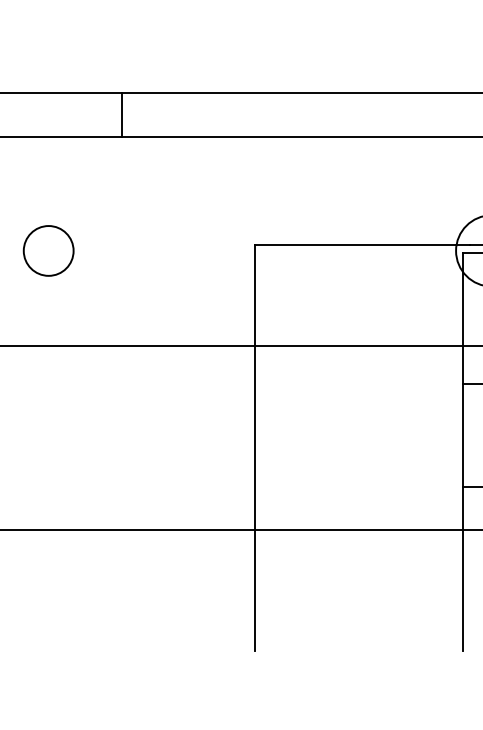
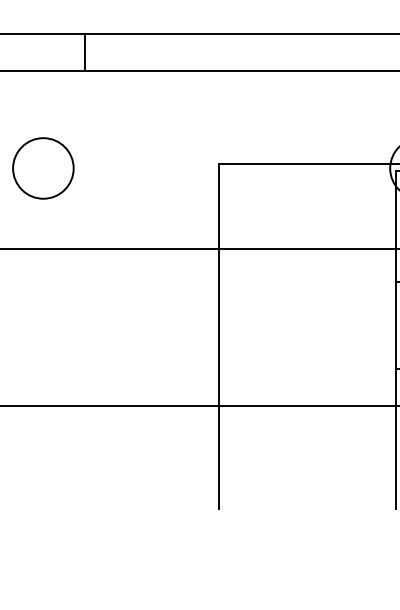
line: (122, 114) -> (85, 52), moved
circle: (48, 250) -> (43, 168), size x1.43

